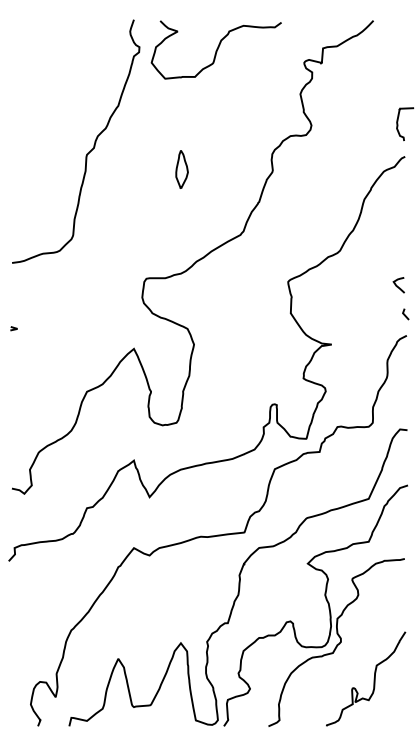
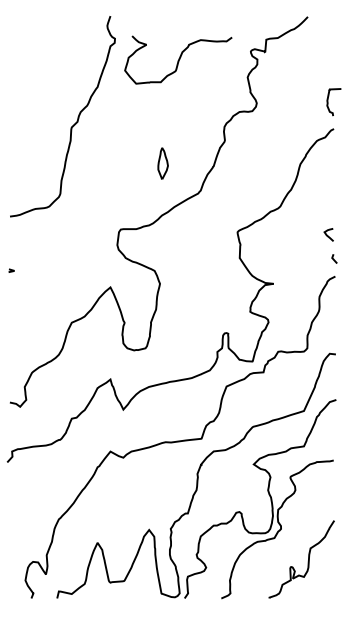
curve: (216, 49) -> (178, 59), moved
part: (181, 169) -> (162, 163), moved

